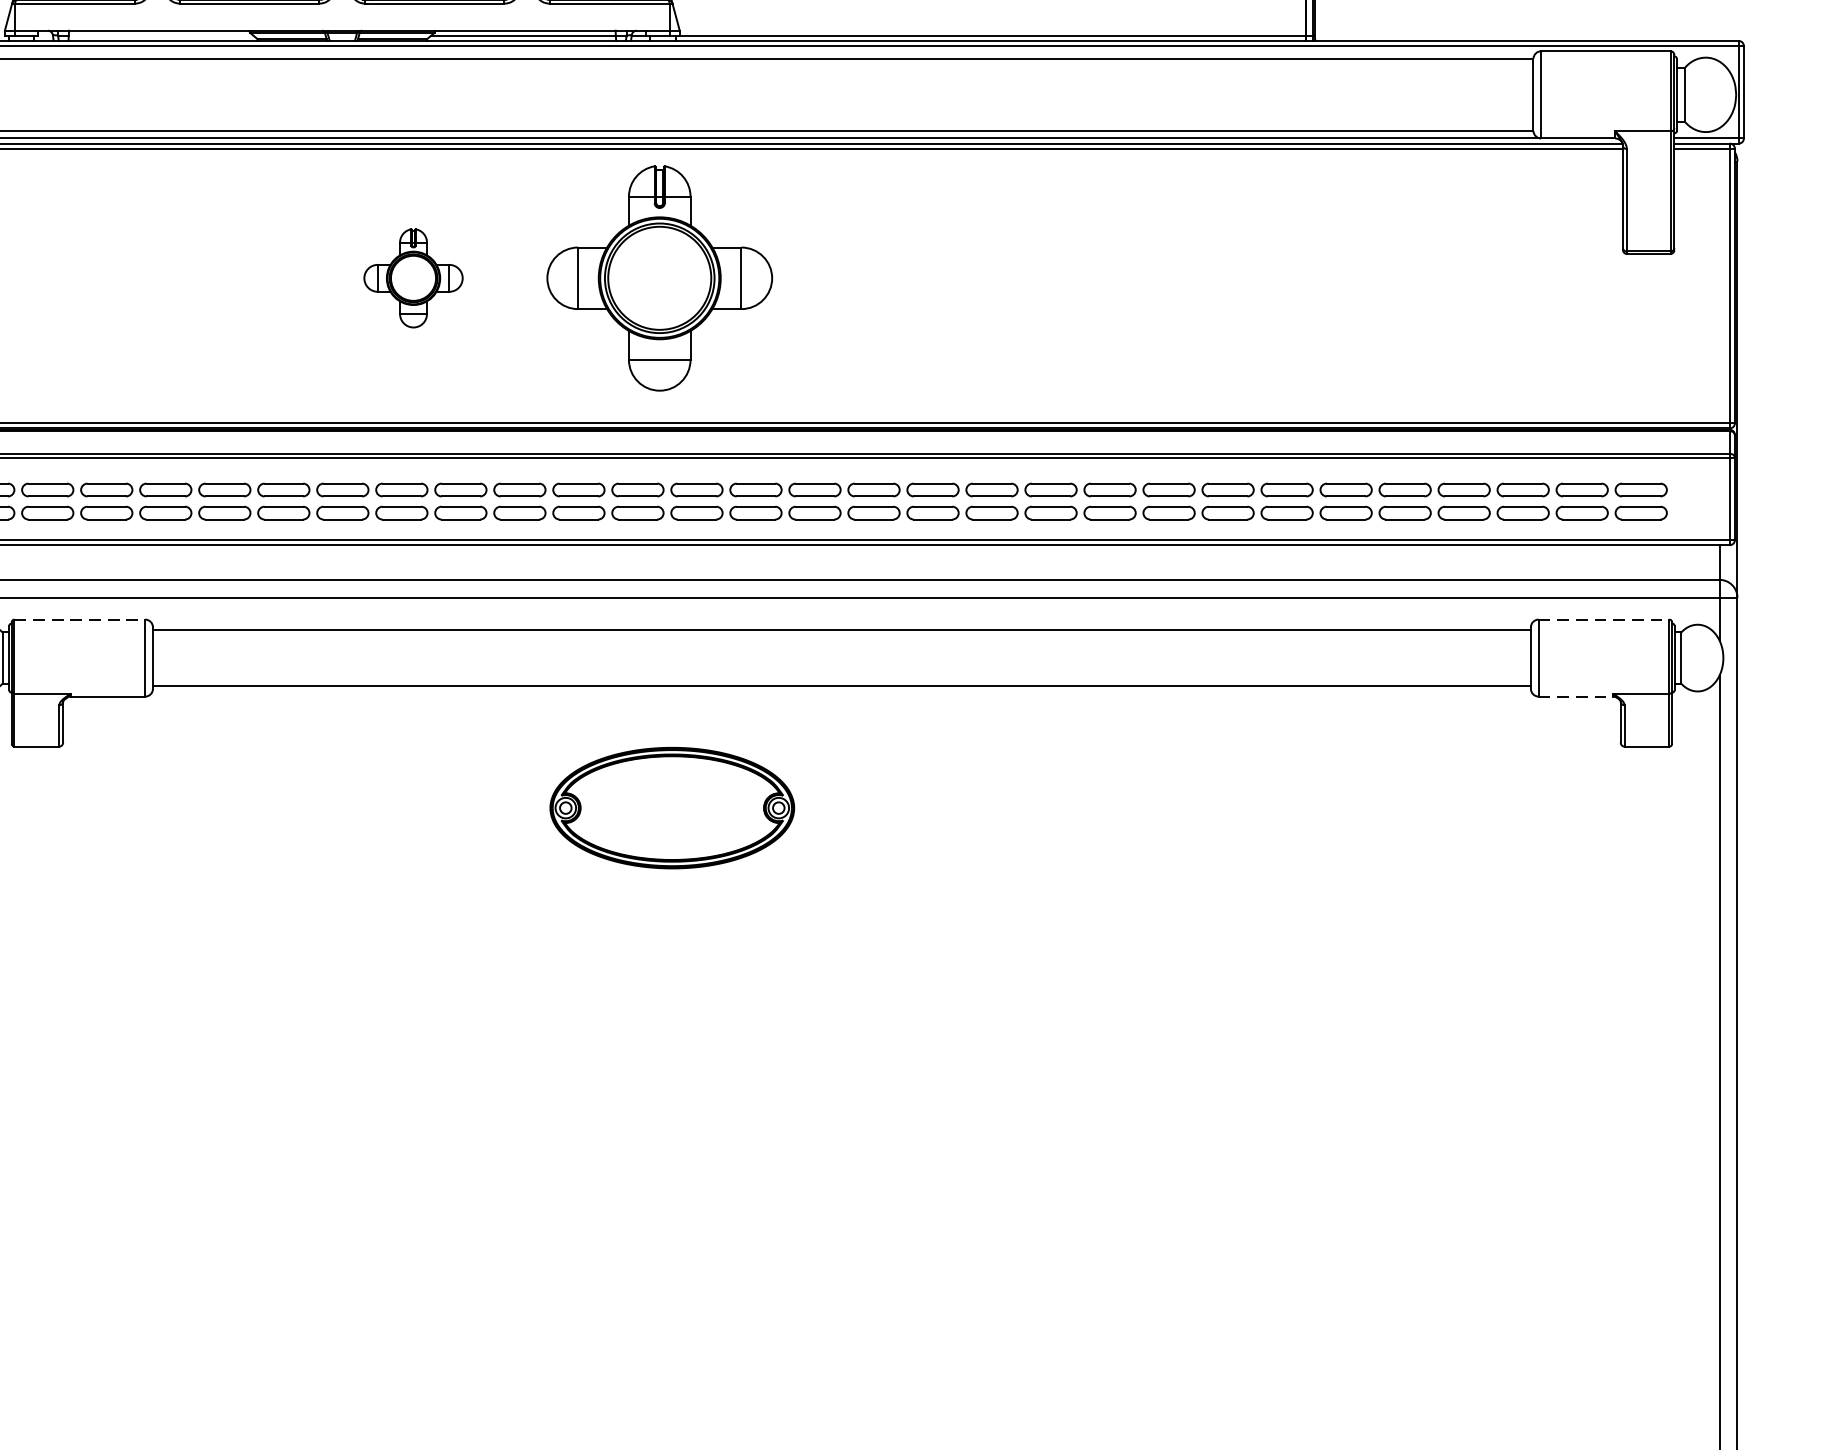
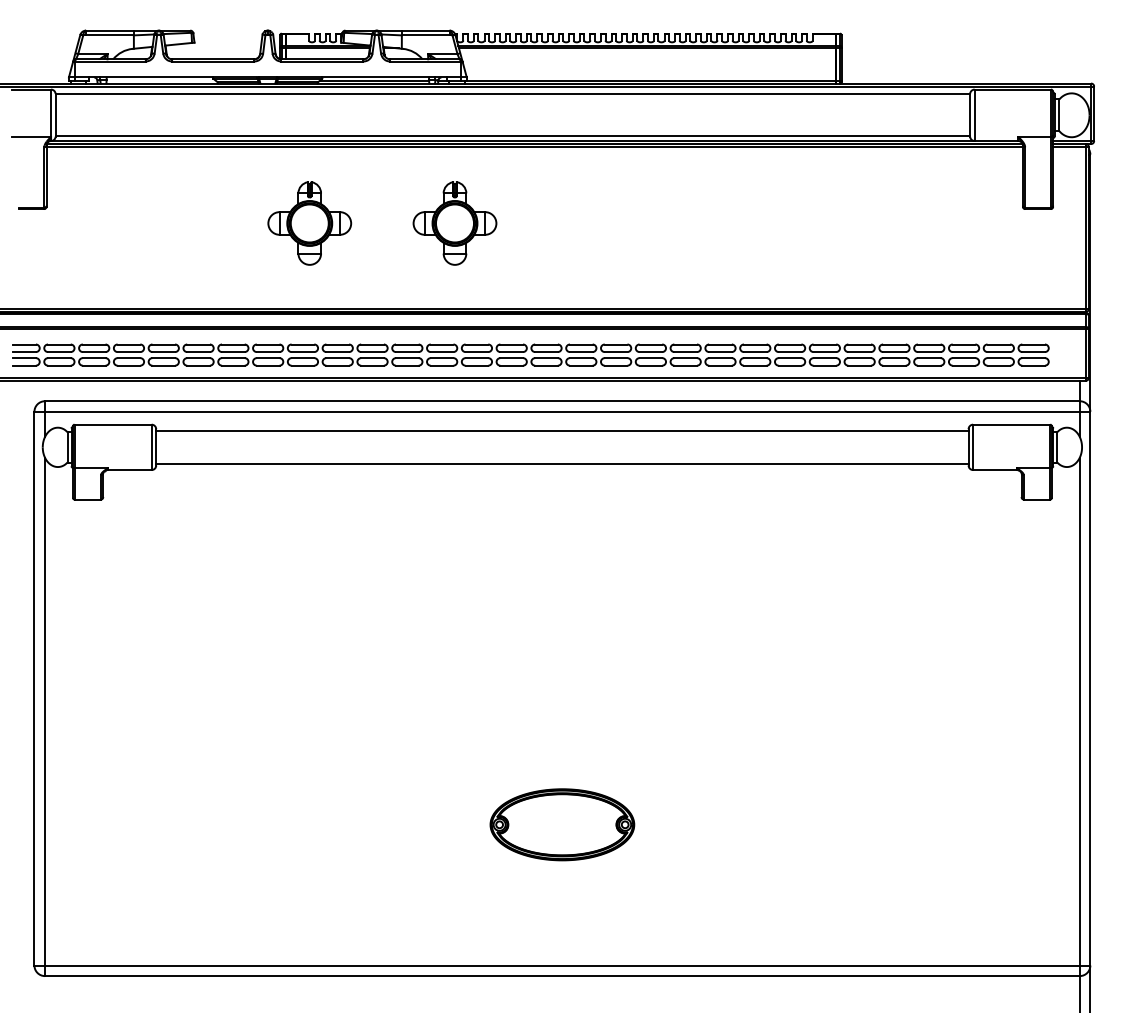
part: (412, 278) -> (309, 223), size x1.43
part: (658, 278) -> (454, 223), size x0.62
line: (80, 619) -> (113, 424), dashed -> solid
line: (1603, 619) -> (1011, 424), dashed -> solid
line: (1576, 697) -> (995, 470), dashed -> solid
part: (672, 807) -> (562, 824), moved

